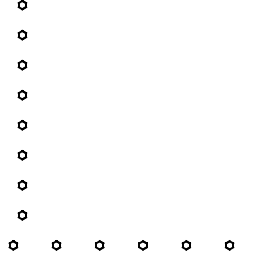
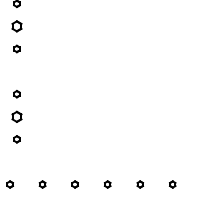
part: (21, 35) -> (16, 26), size x1.6
part: (21, 95) -> (16, 71), removed
part: (21, 154) -> (16, 116), size x1.6
part: (21, 214) -> (16, 161), removed

